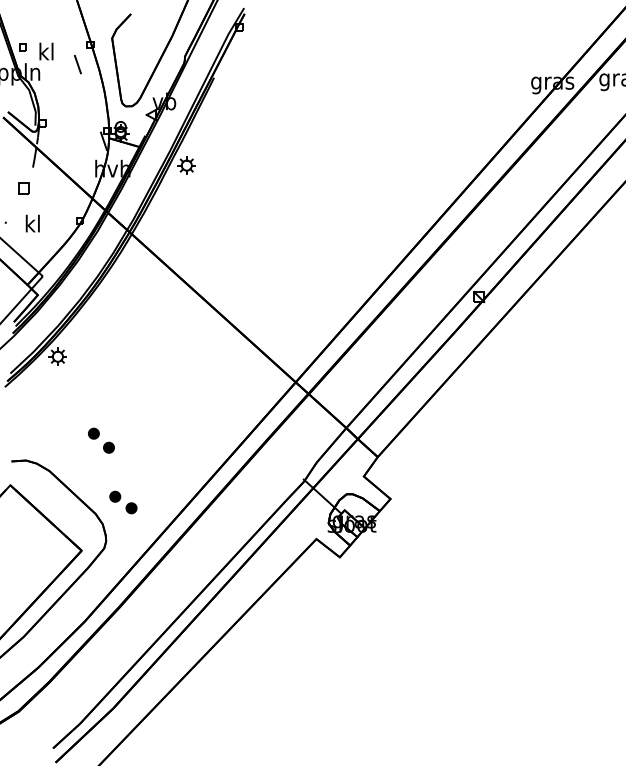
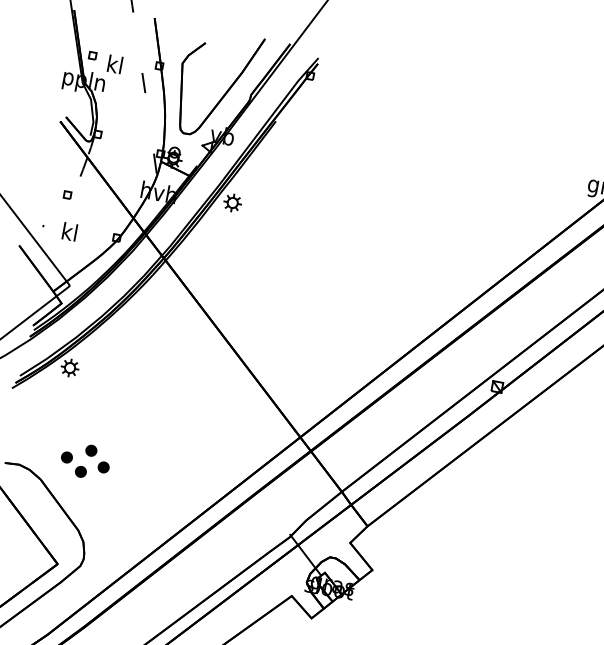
part: (23, 187) -> (67, 194), size x0.62
part: (123, 502) -> (74, 464), moved

